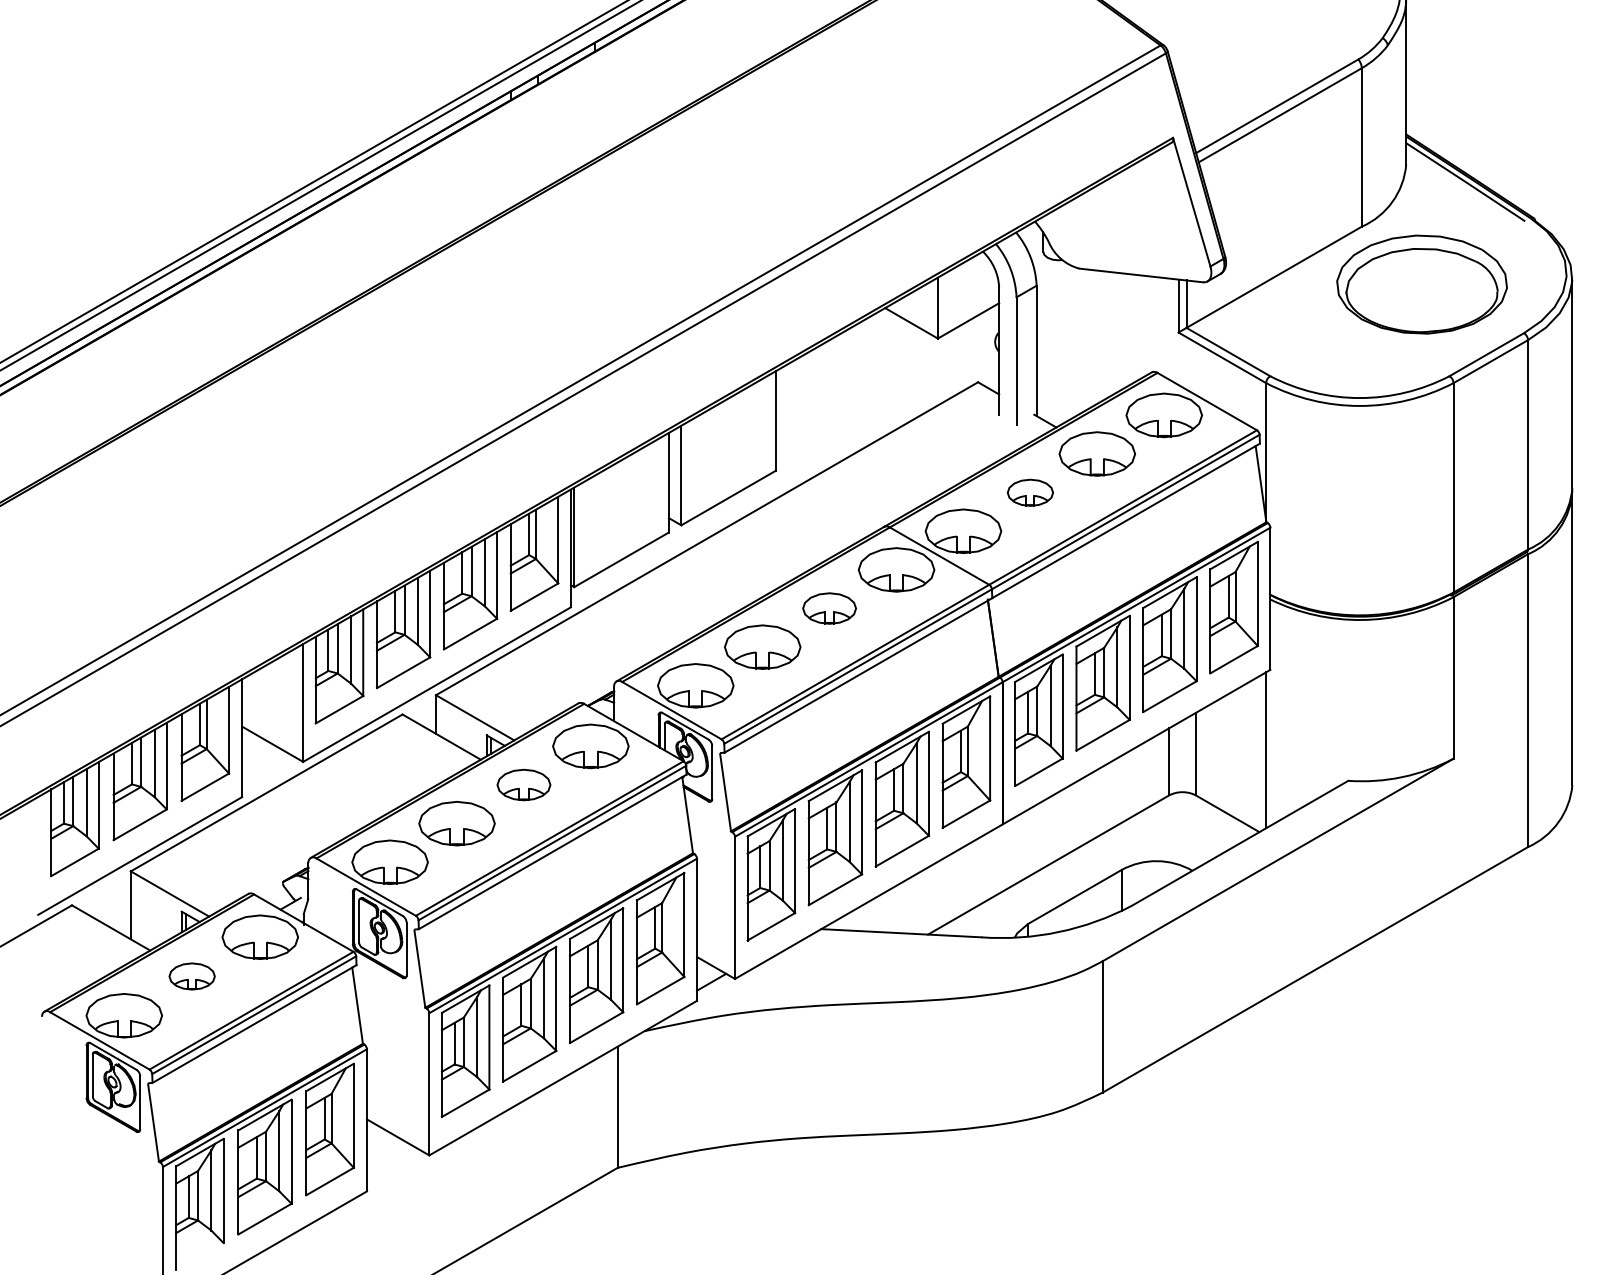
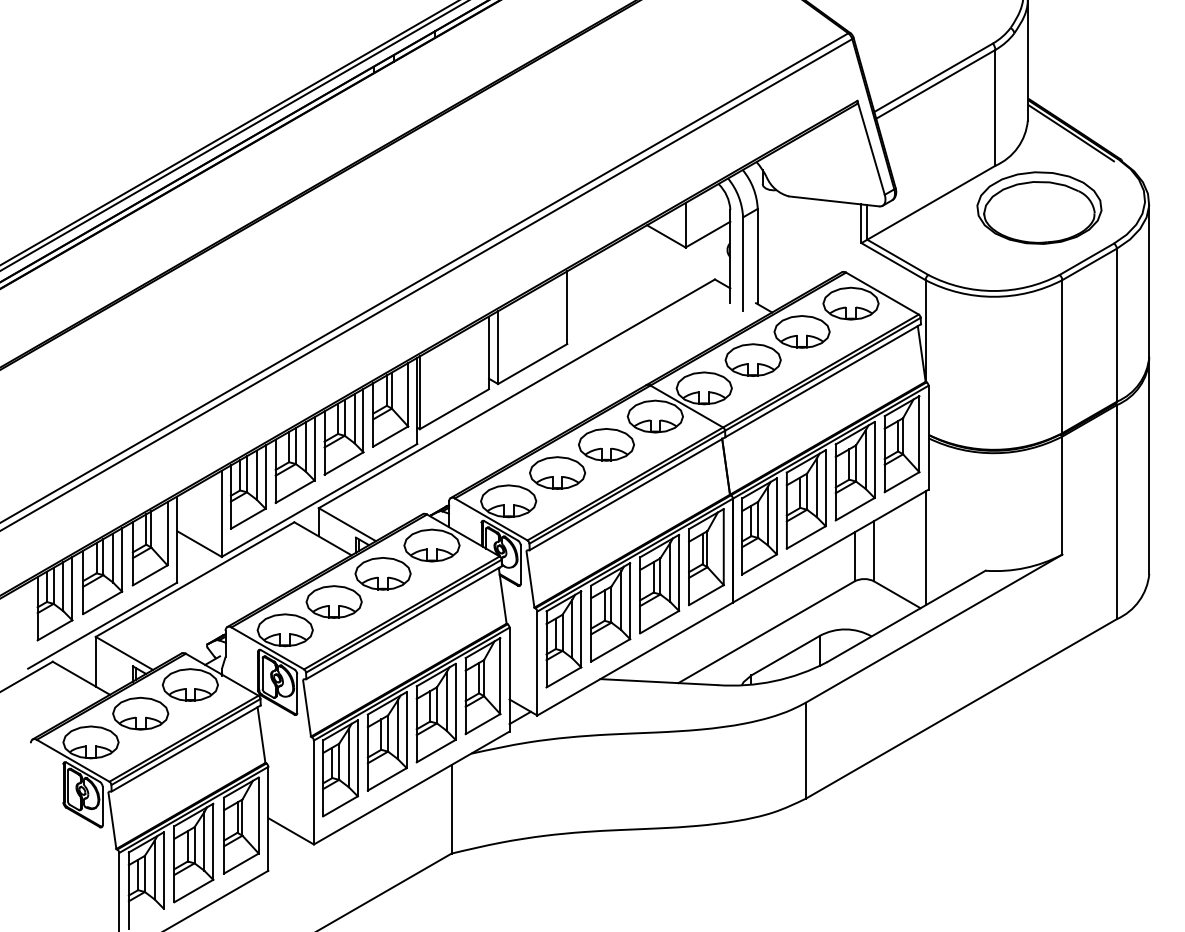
part: (1030, 492) -> (753, 360), size x1.67
part: (829, 608) -> (606, 444), size x1.43
part: (523, 784) -> (382, 573), size x1.43
part: (191, 976) -> (140, 713), size x1.67

